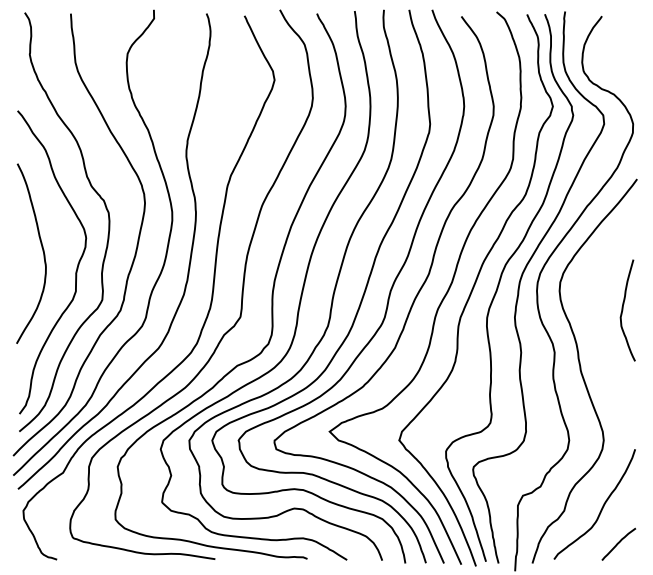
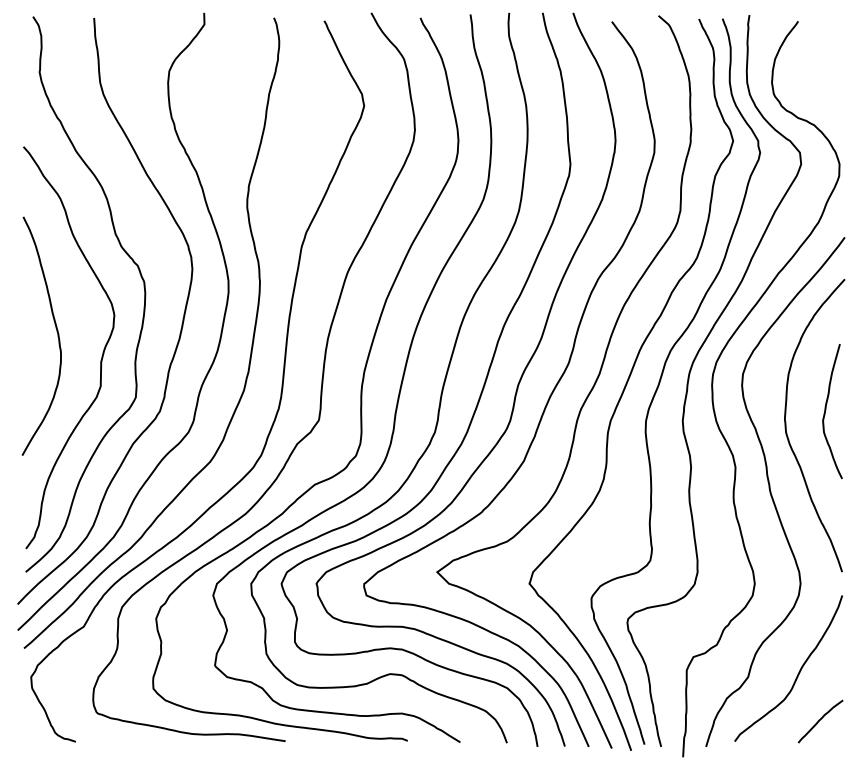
curve: (593, 320) -> (786, 424), added

